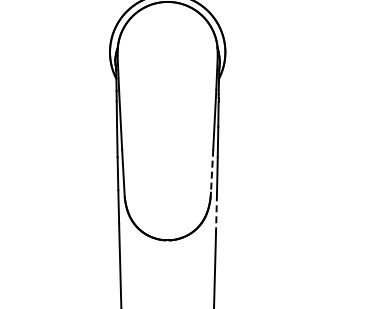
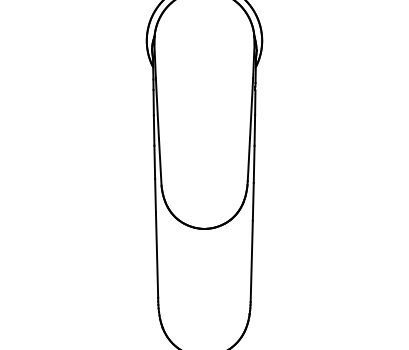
line: (211, 170) -> (248, 159), dashed -> solid
line: (216, 212) -> (253, 201), dashed -> solid

